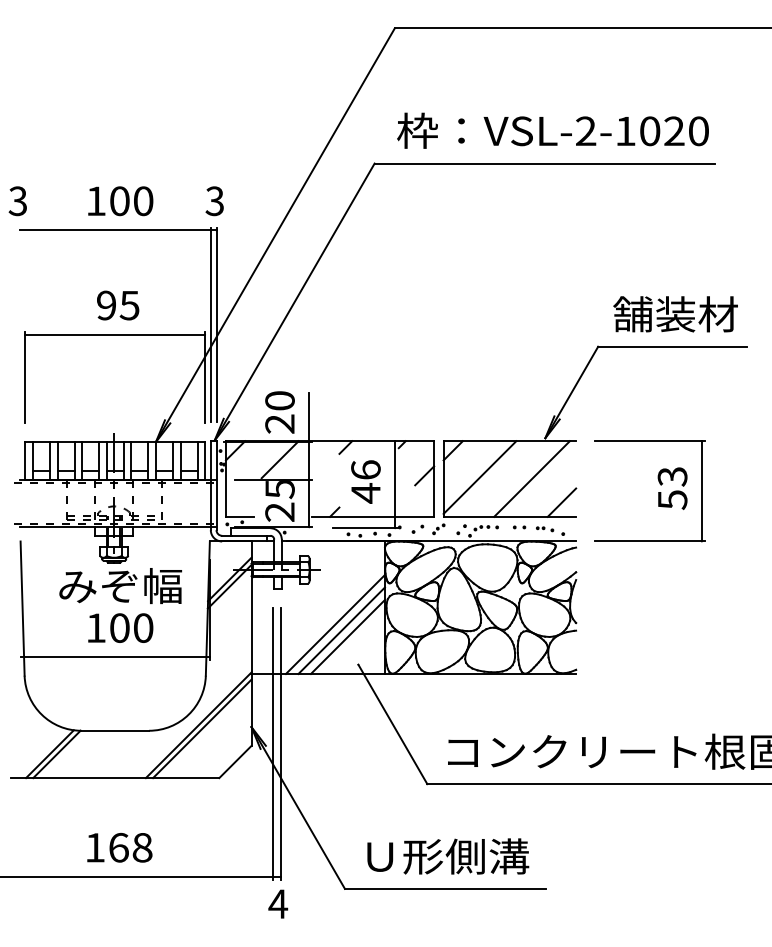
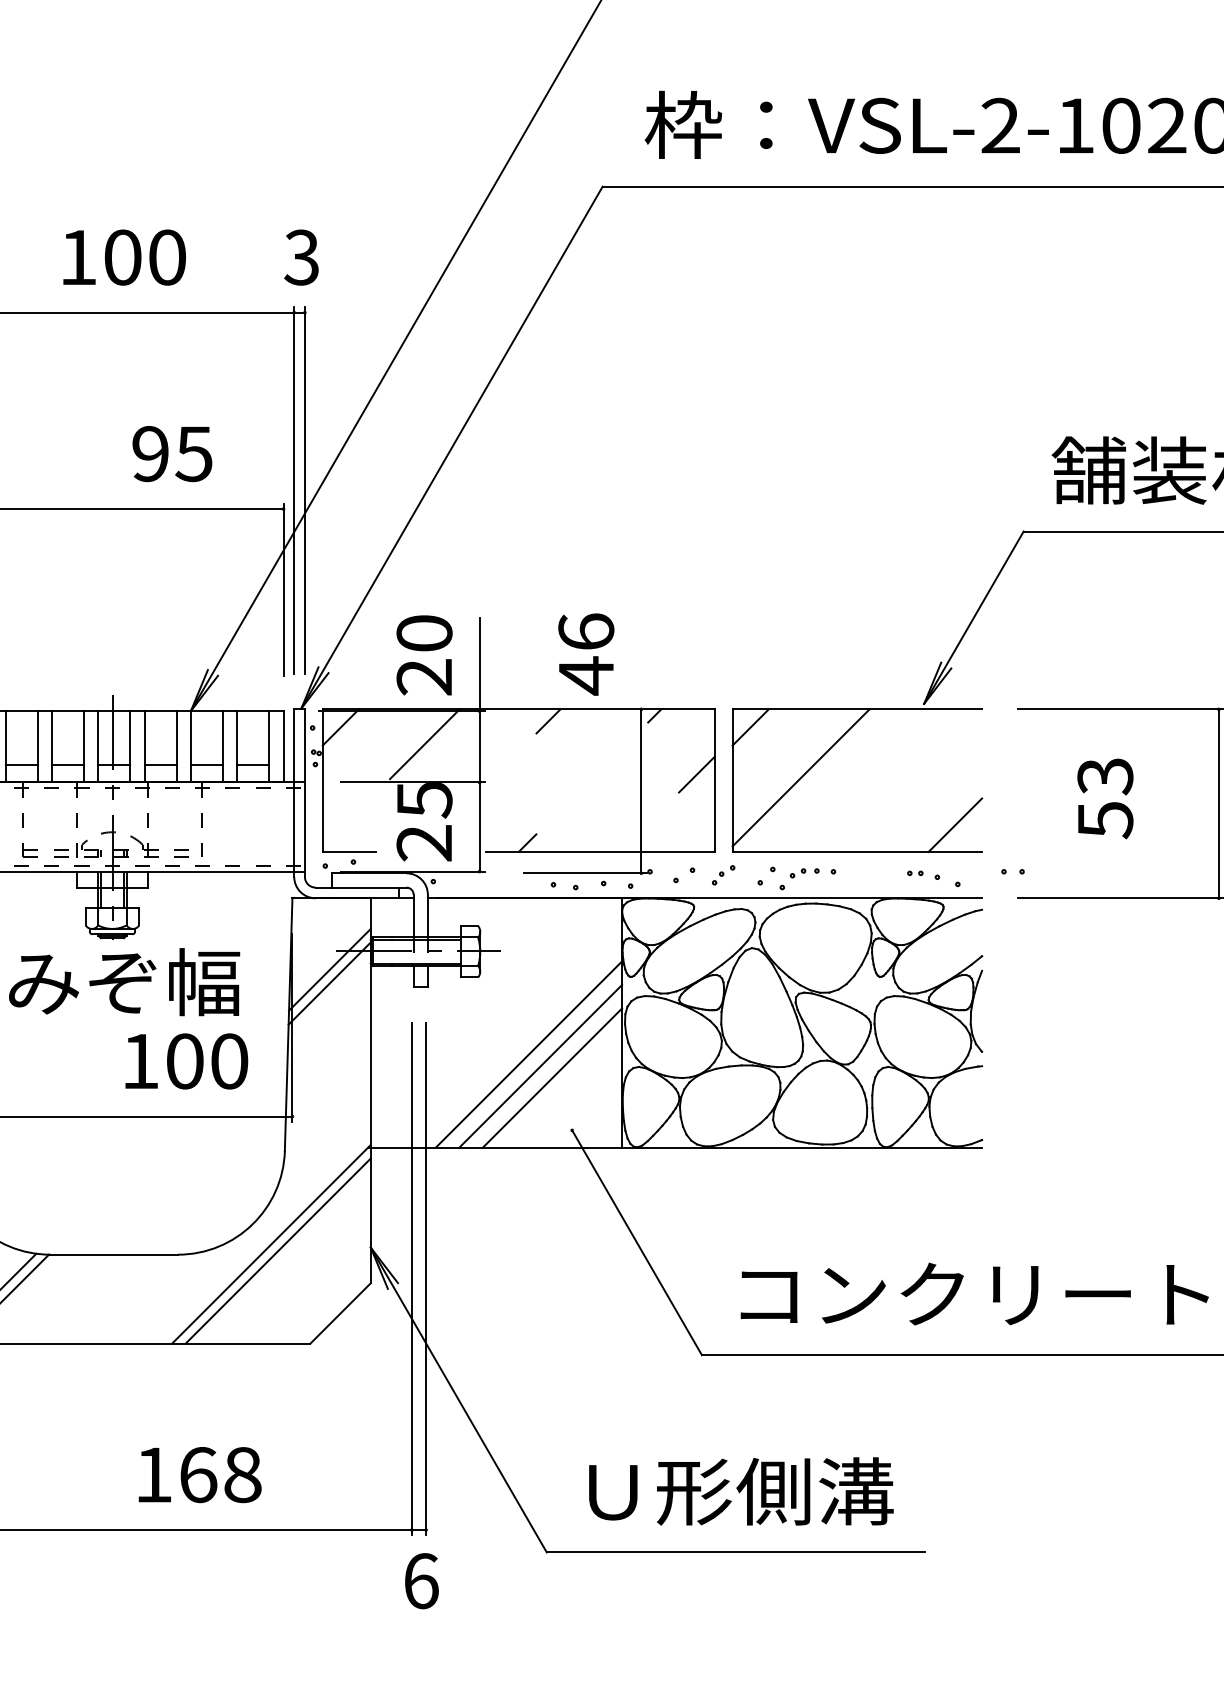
text: (118, 305) -> (173, 453), moved
line: (531, 478) -> (898, 779), removed
text: (365, 481) -> (585, 653), moved
text: (672, 488) -> (1105, 798), moved
part: (519, 527) -> (1012, 871), moved
text: (120, 627) -> (186, 1060), moved
text: (119, 847) -> (199, 1474), moved
text: (278, 903) -> (421, 1579), 4 -> 6

